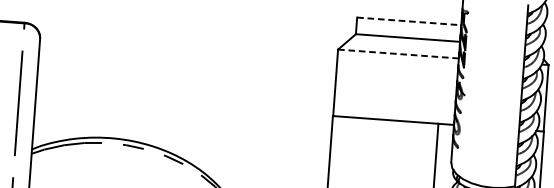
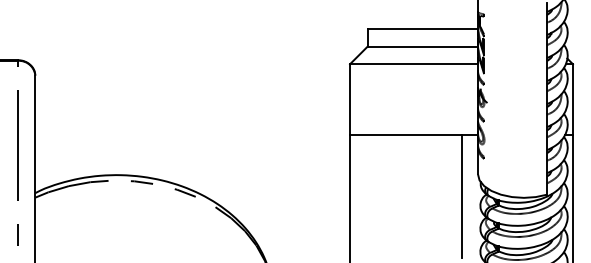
line: (409, 21) -> (423, 29), dashed -> solid
line: (398, 54) -> (414, 64), dashed -> solid

